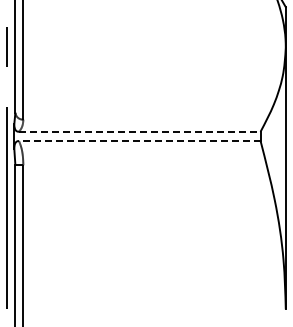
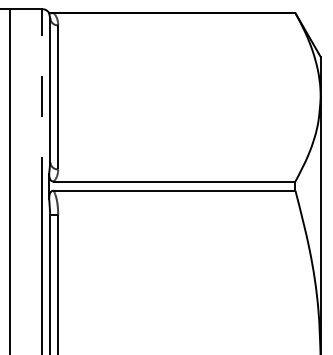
line: (139, 131) -> (174, 181), dashed -> solid
line: (139, 140) -> (174, 190), dashed -> solid

